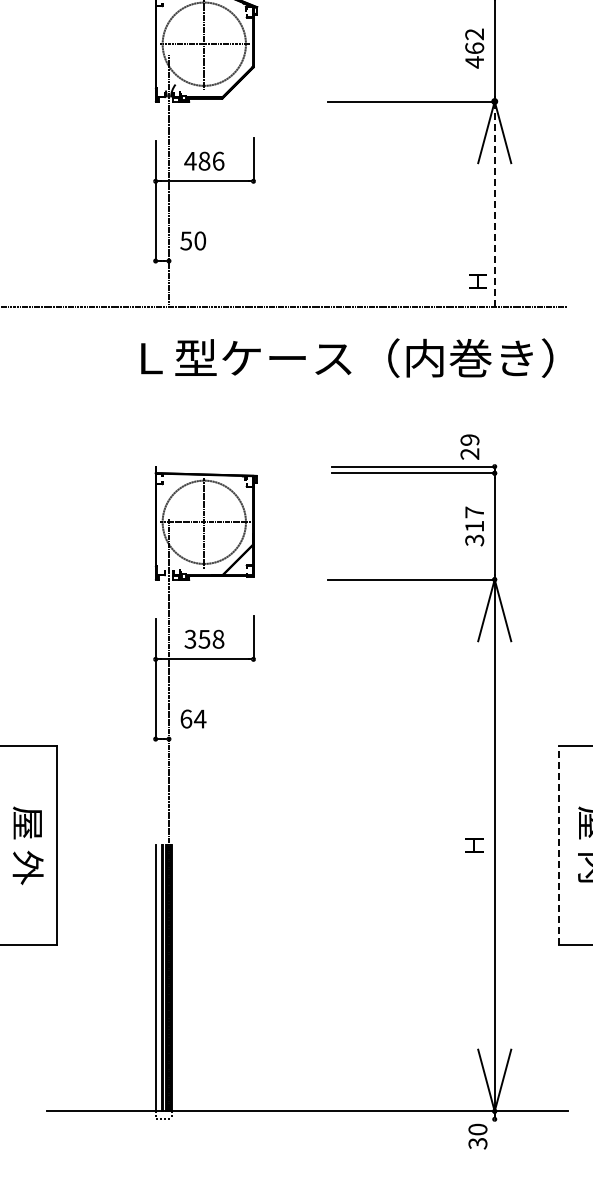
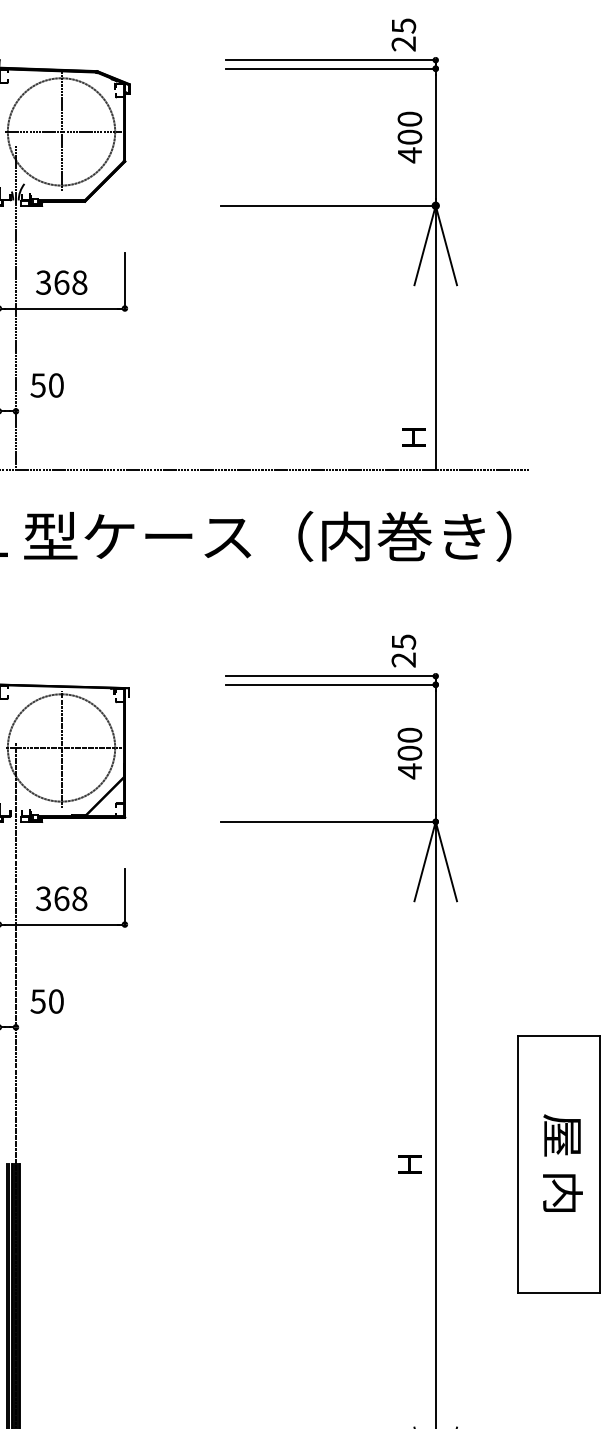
text: (474, 40) -> (409, 127), 462 -> 400
text: (204, 160) -> (61, 281), 486 -> 368
line: (494, 204) -> (435, 338), dashed -> solid
text: (469, 440) -> (403, 642), 29 -> 25
text: (474, 526) -> (409, 753), 317 -> 400
text: (204, 638) -> (61, 897), 358 -> 368
text: (193, 718) -> (47, 1000), 64 -> 50
line: (558, 845) -> (517, 1164), dashed -> solid

